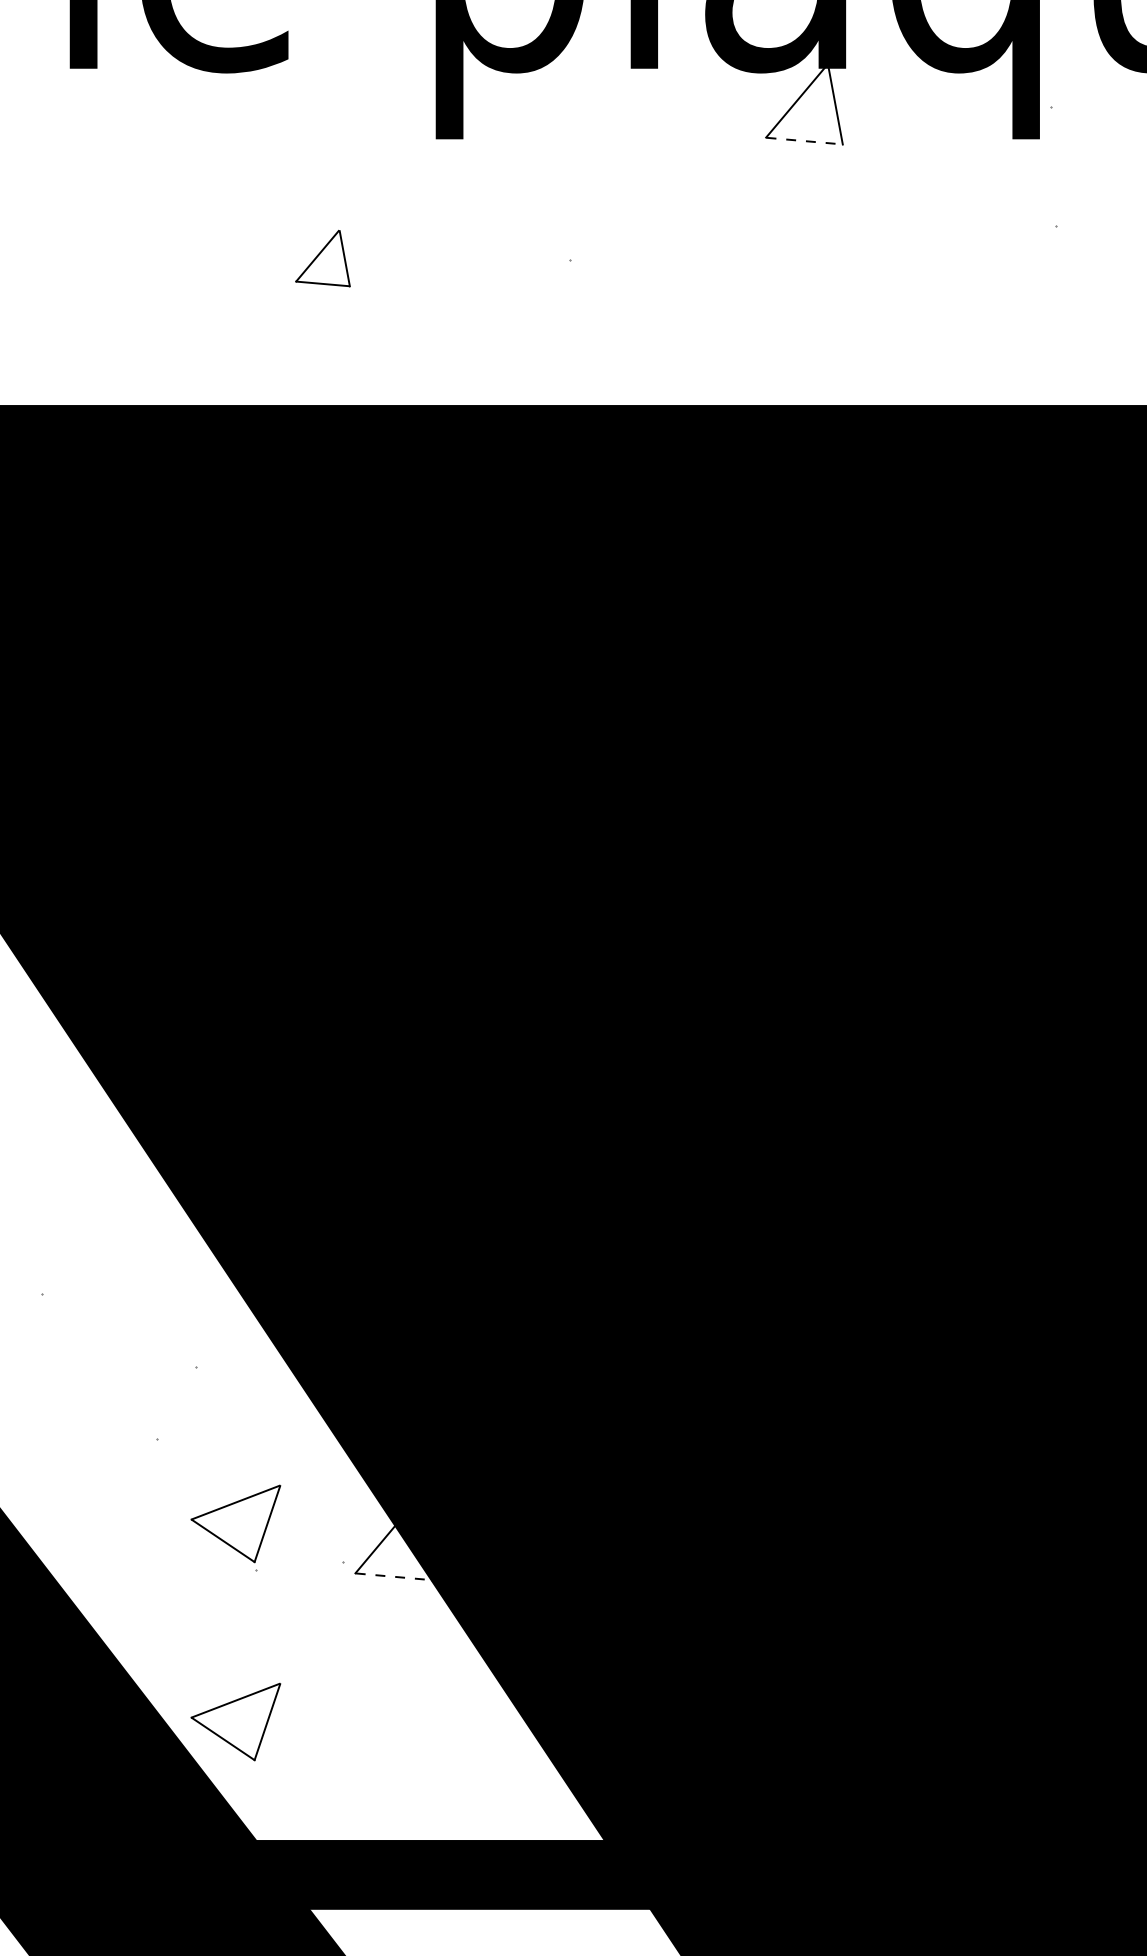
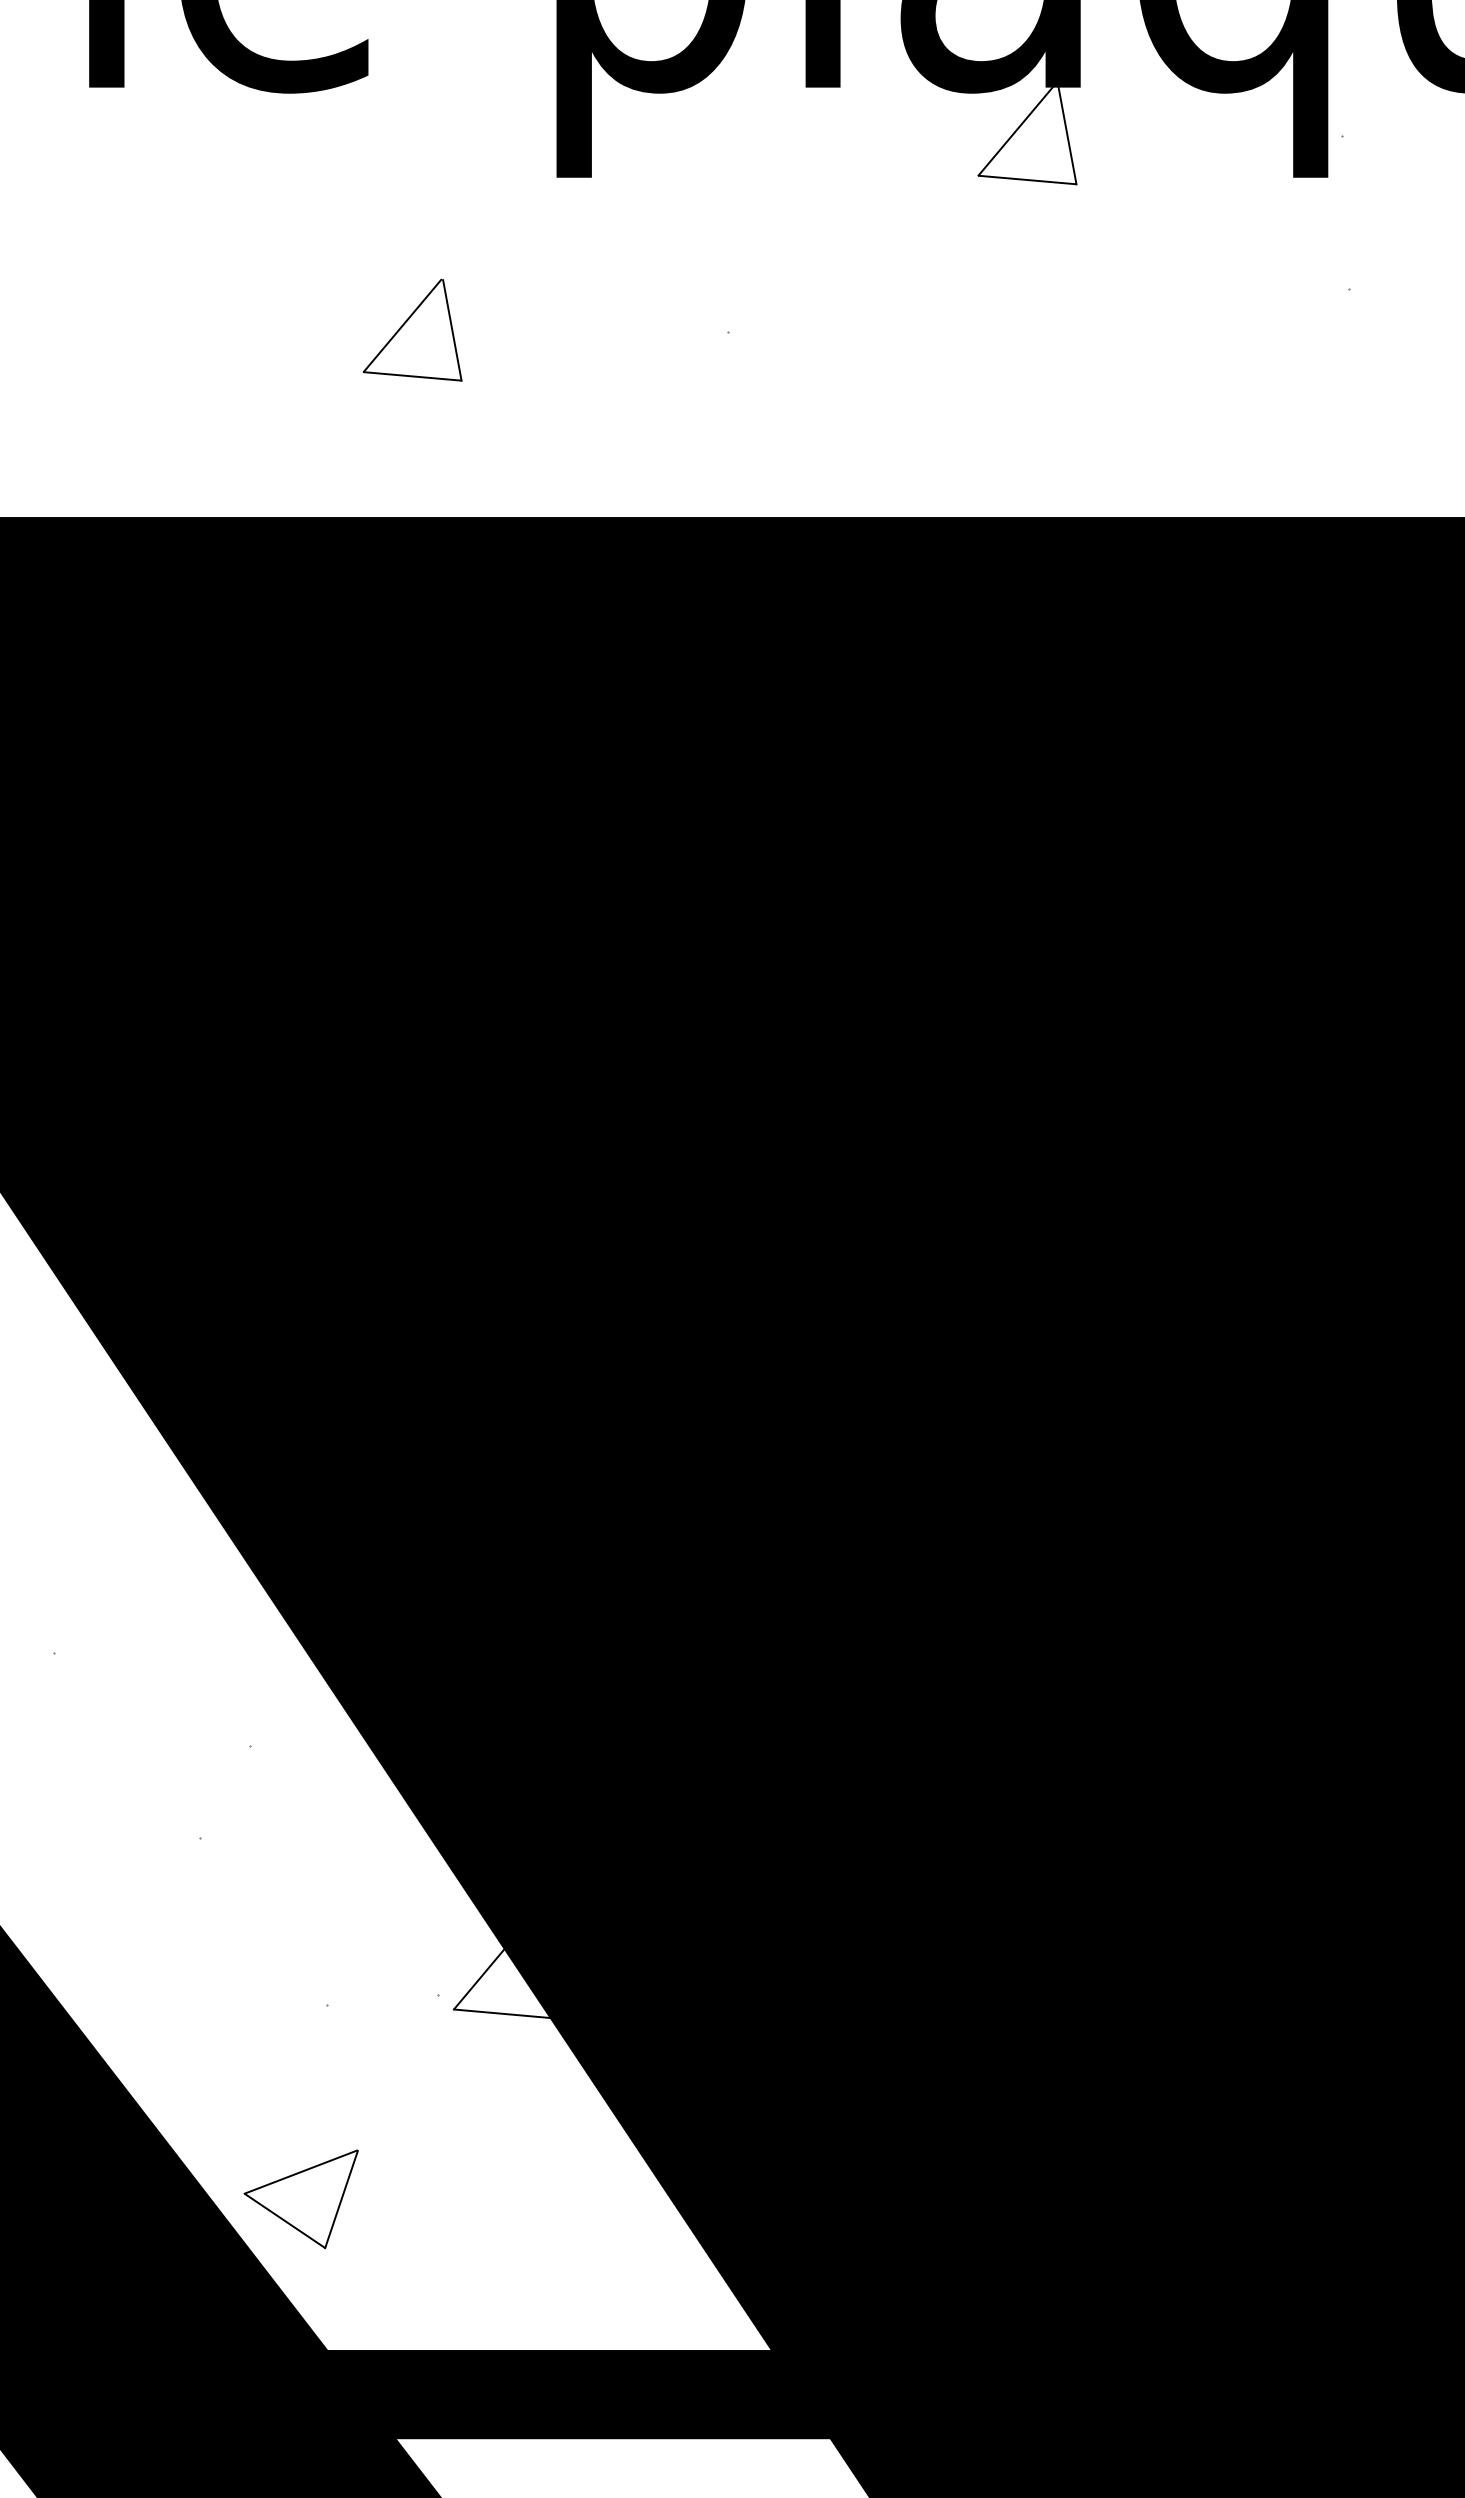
line: (804, 141) -> (1027, 180), dashed -> solid
part: (322, 258) -> (412, 329), size x1.43
part: (235, 1524) -> (300, 1946), removed
line: (393, 1576) -> (502, 2013), dashed -> solid

